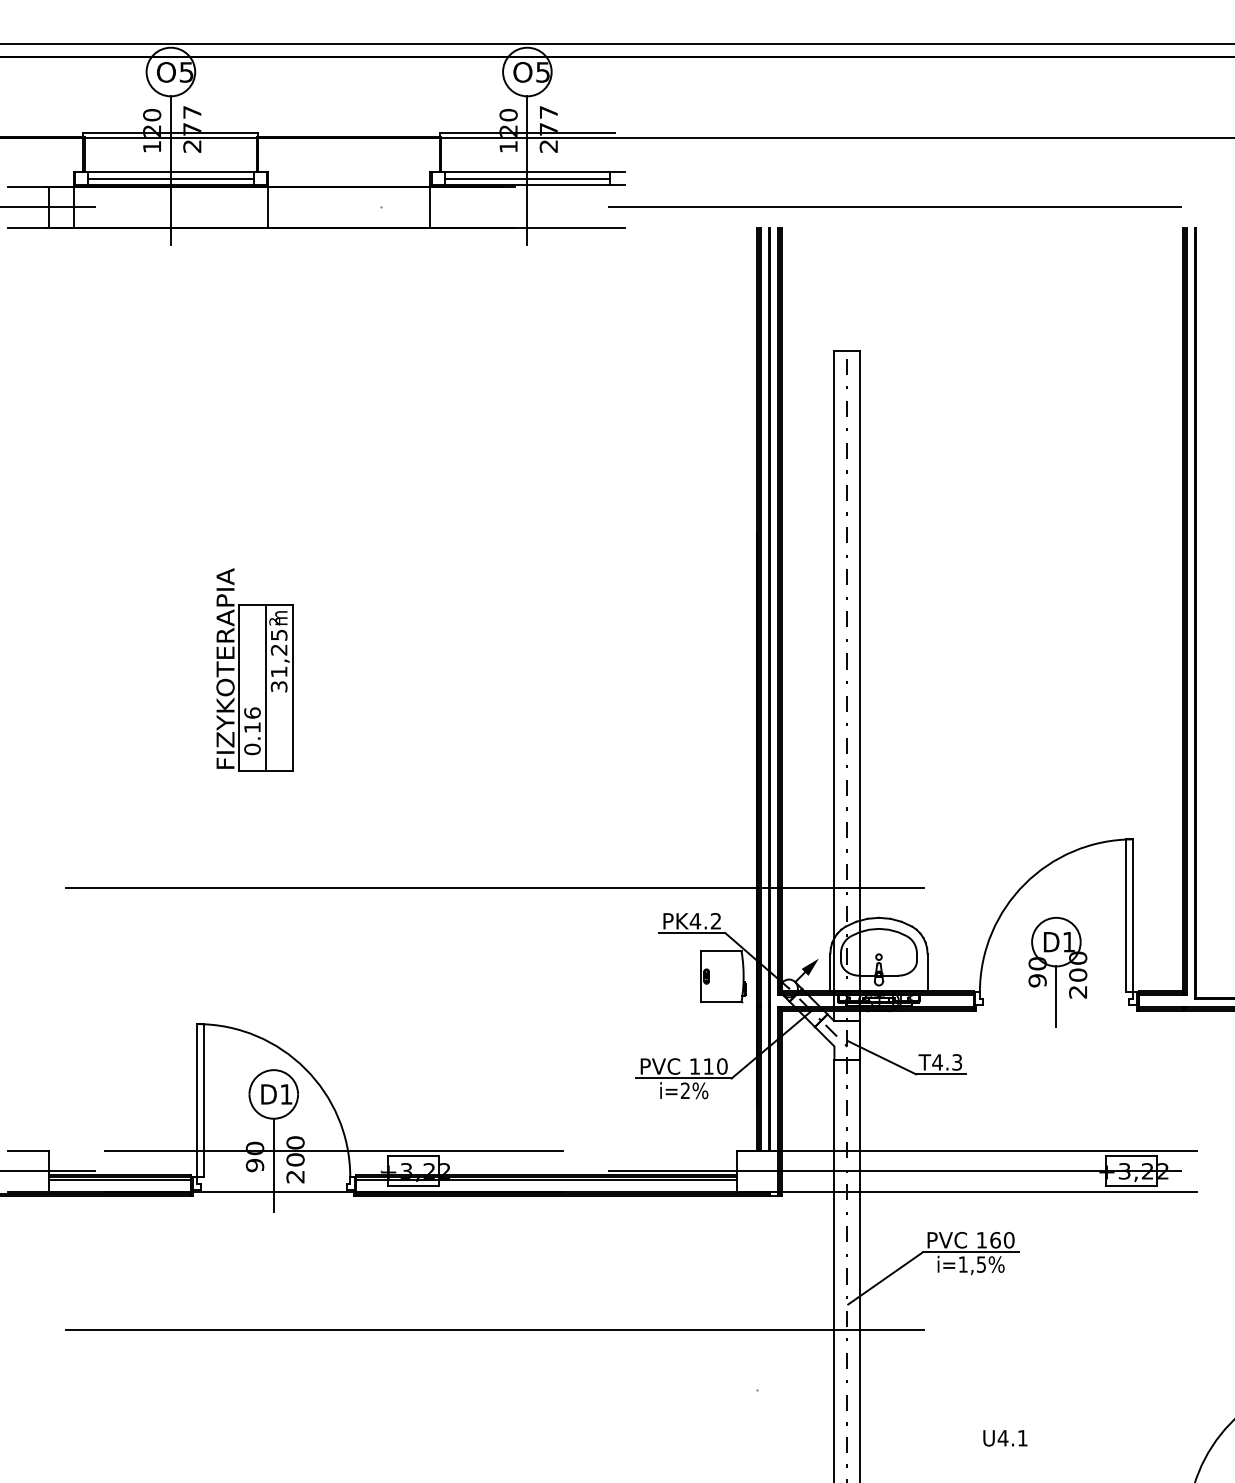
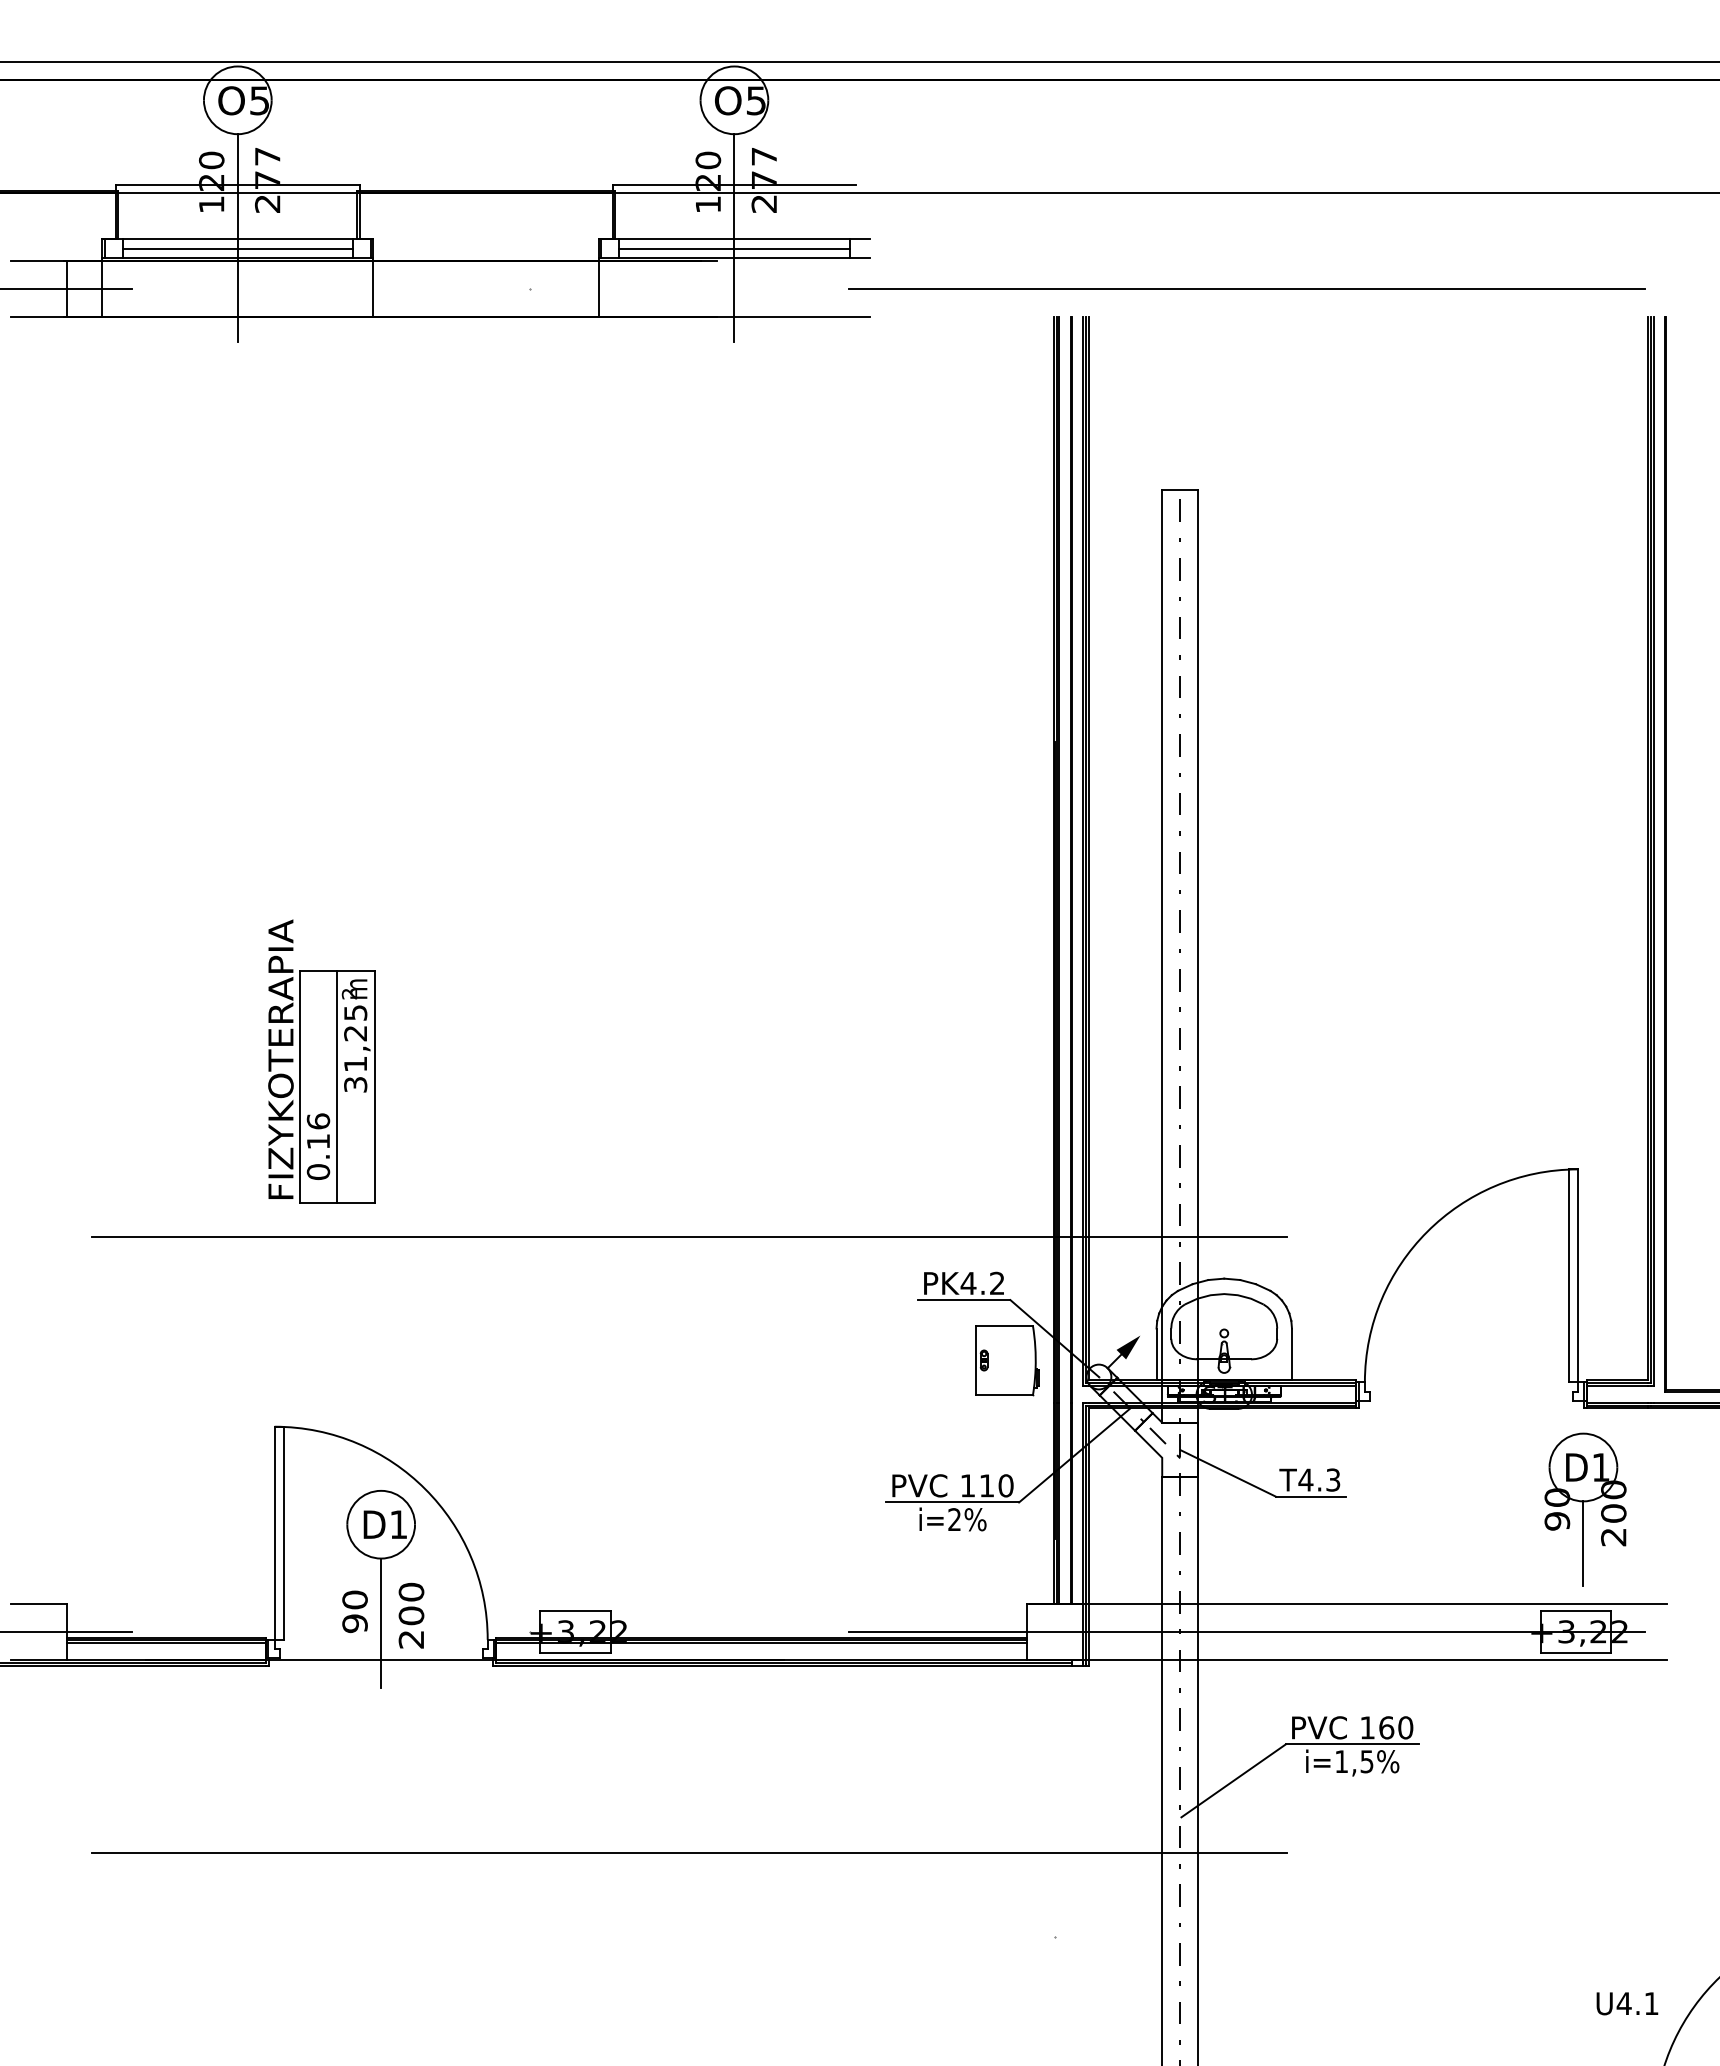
part: (254, 670) -> (321, 1061), moved
part: (1057, 972) -> (1585, 1509), moved
line: (333, 1151) -> (464, 1603), removed
text: (1005, 1438) -> (1627, 2003), moved

